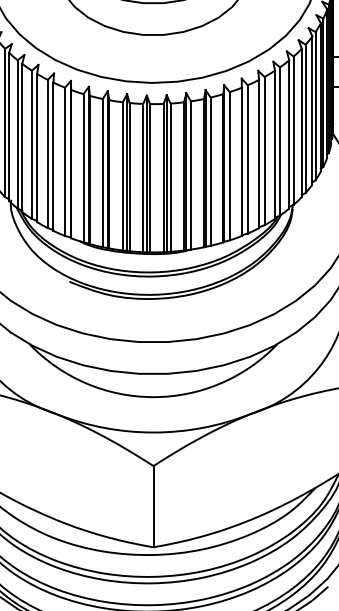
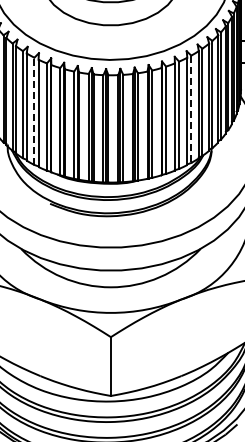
line: (264, 151) -> (191, 109), solid -> dashed
line: (47, 154) -> (34, 111), solid -> dashed

